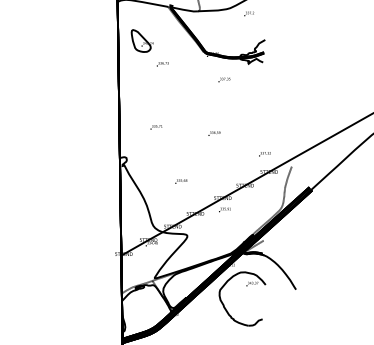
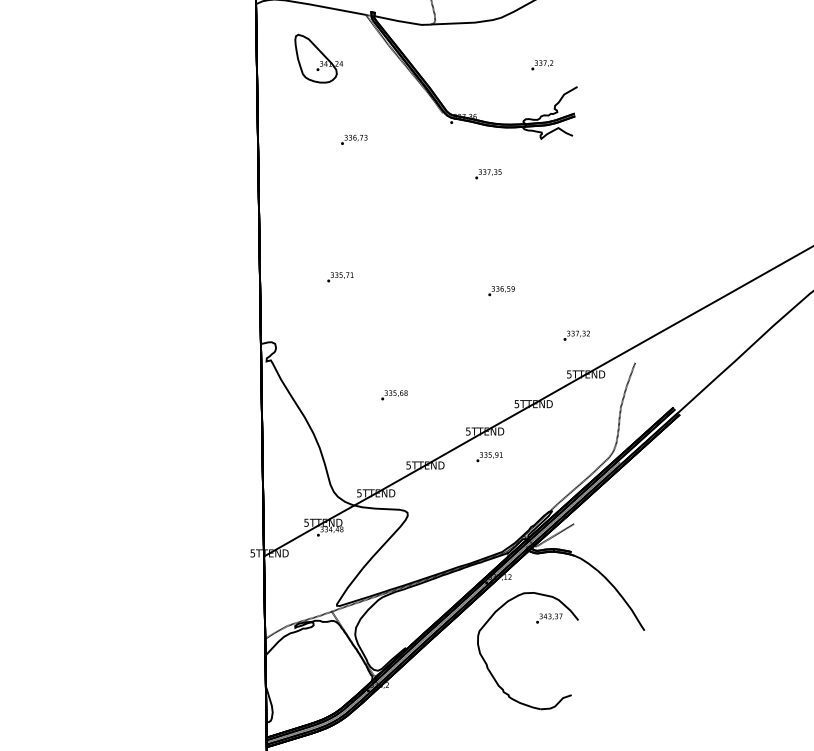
text: (249, 13) -> (543, 64), moved
part: (141, 40) -> (316, 57), moved
text: (214, 133) -> (501, 290), moved

